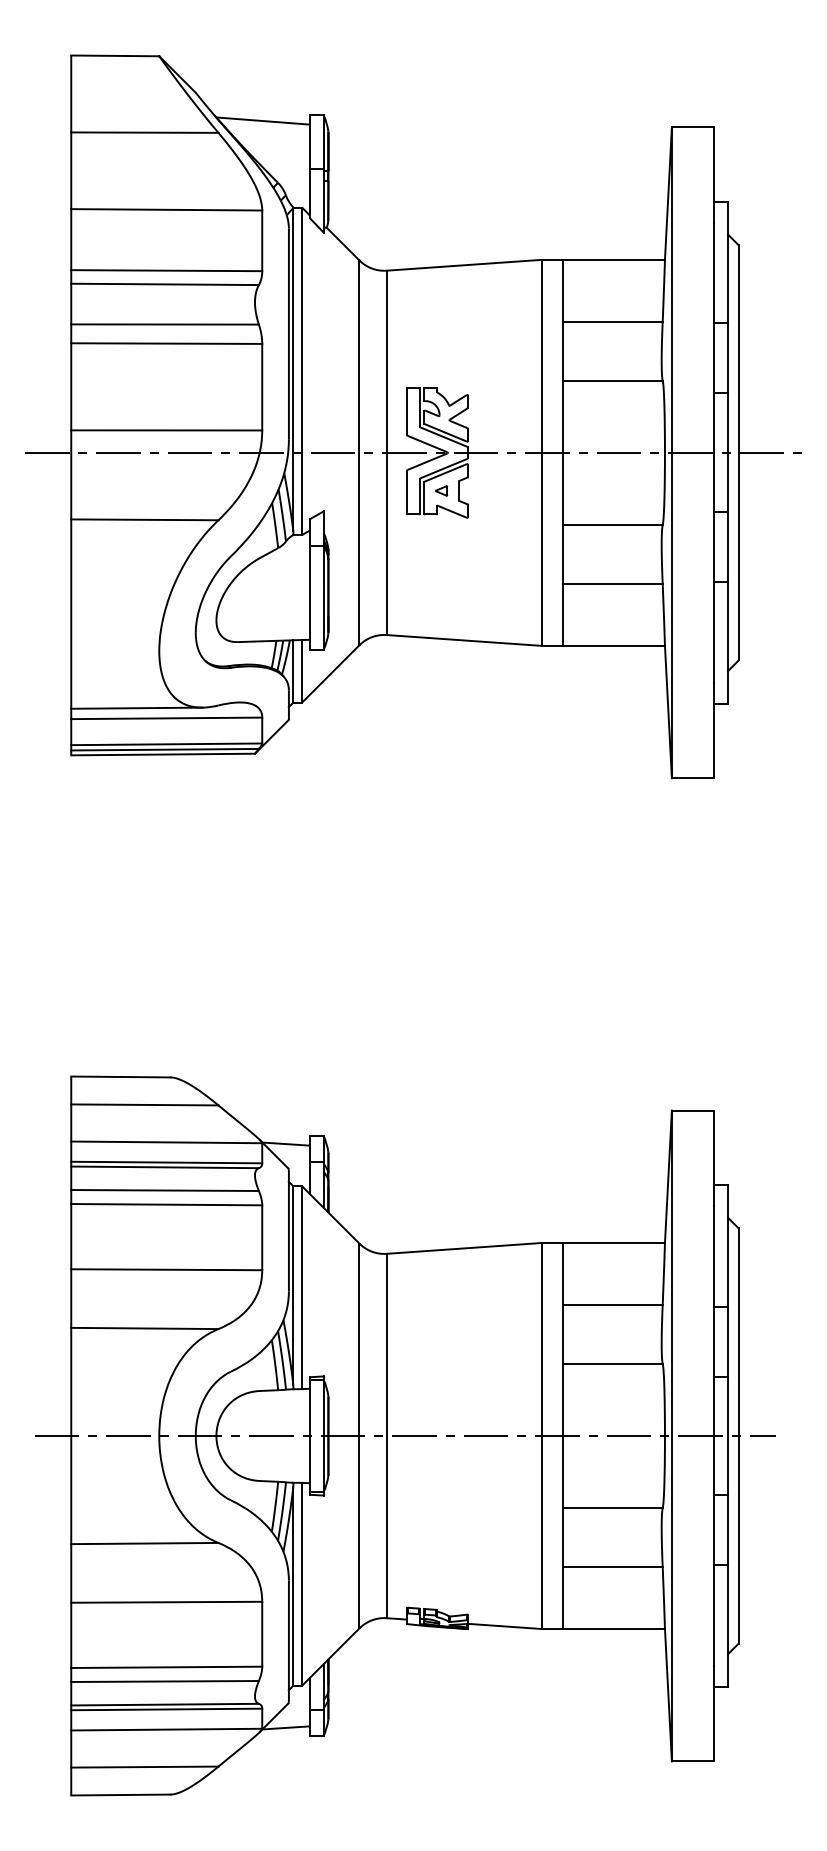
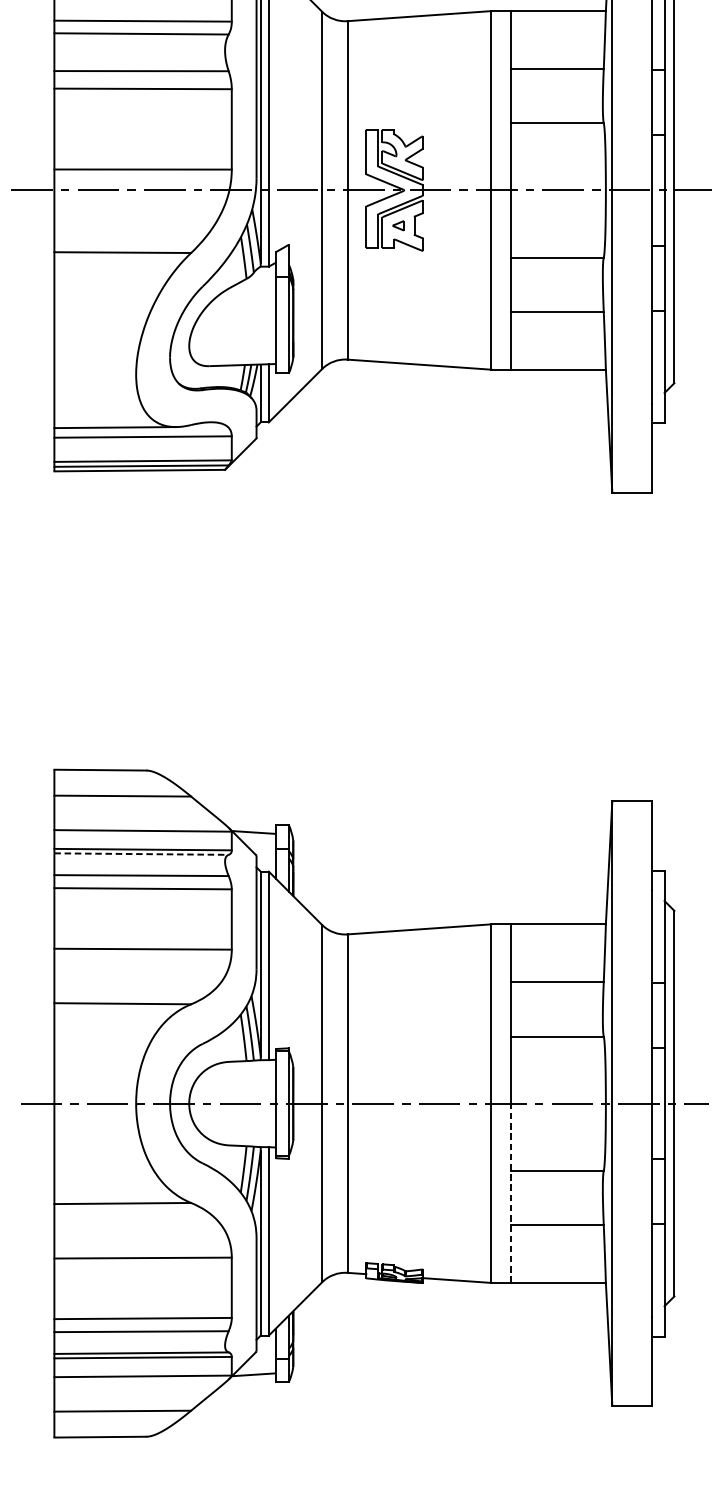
line: (165, 1167) -> (141, 854), solid -> dashed
line: (562, 1532) -> (510, 1193), solid -> dashed

